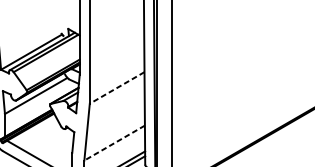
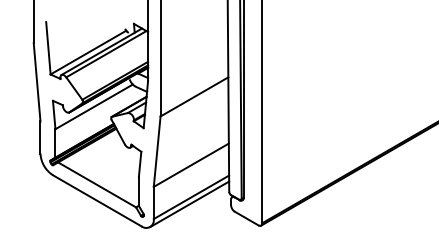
line: (117, 88) -> (194, 97), dashed -> solid
line: (113, 143) -> (190, 165), dashed -> solid

